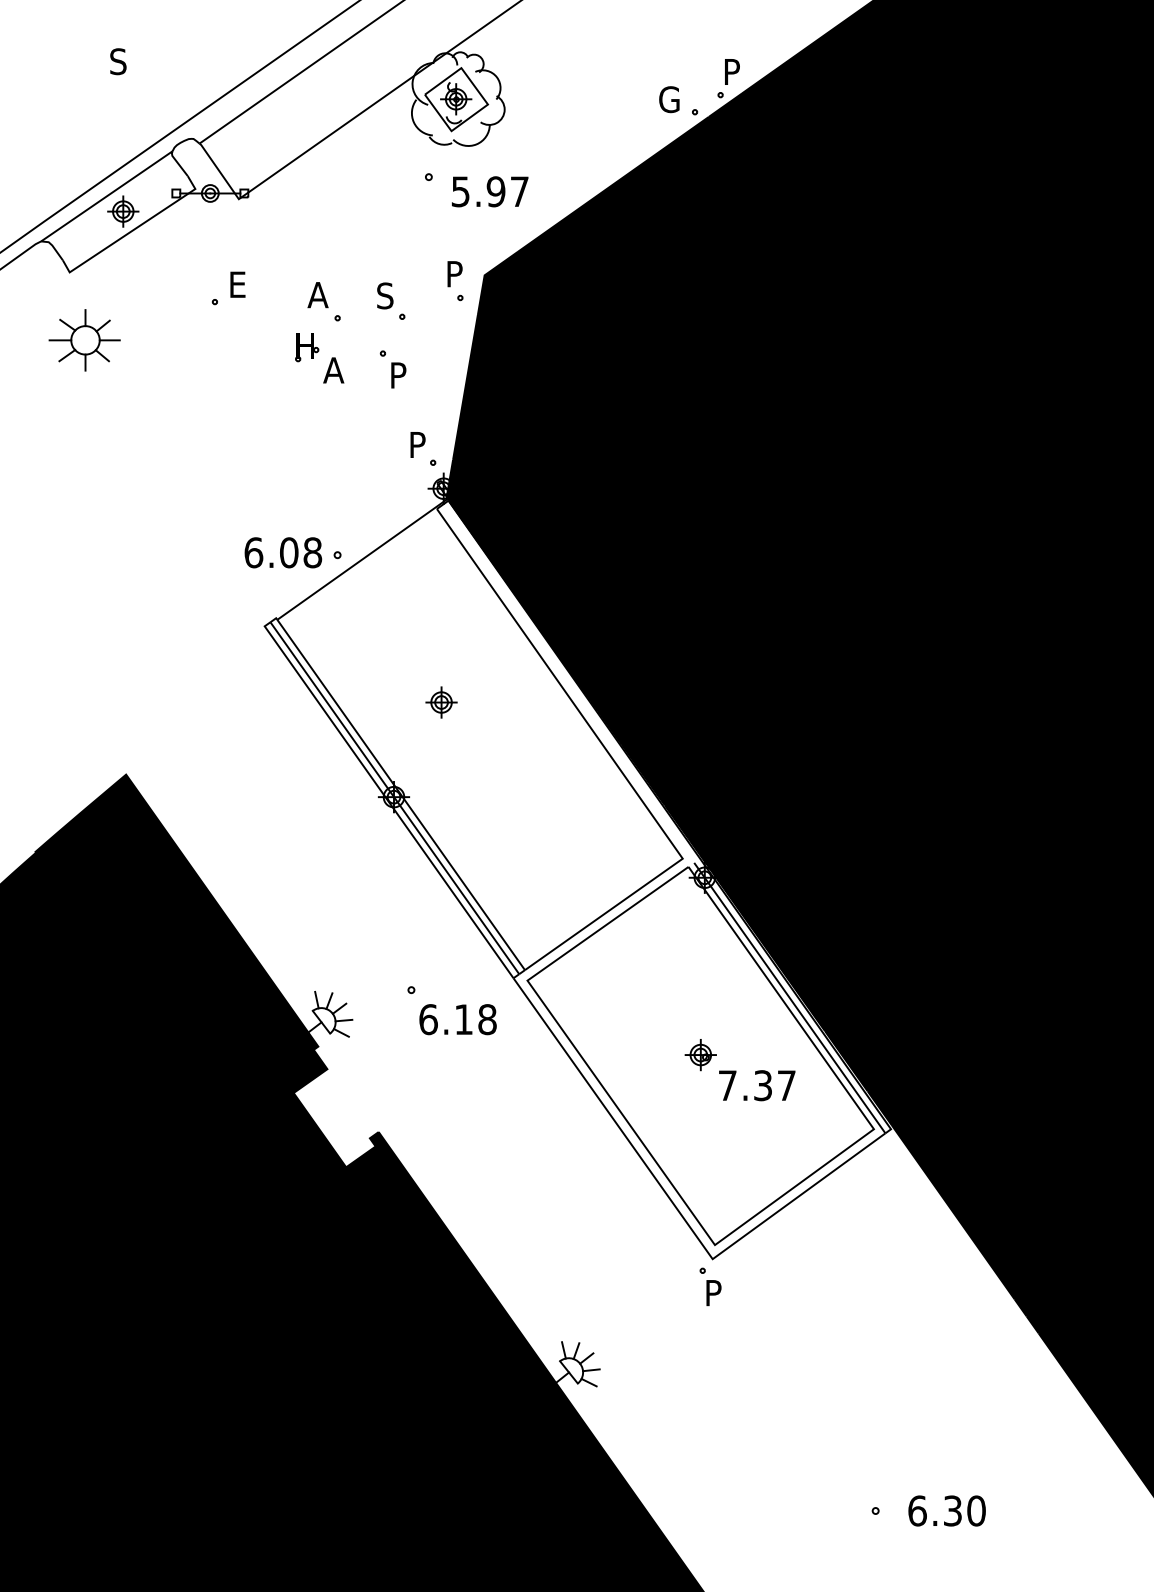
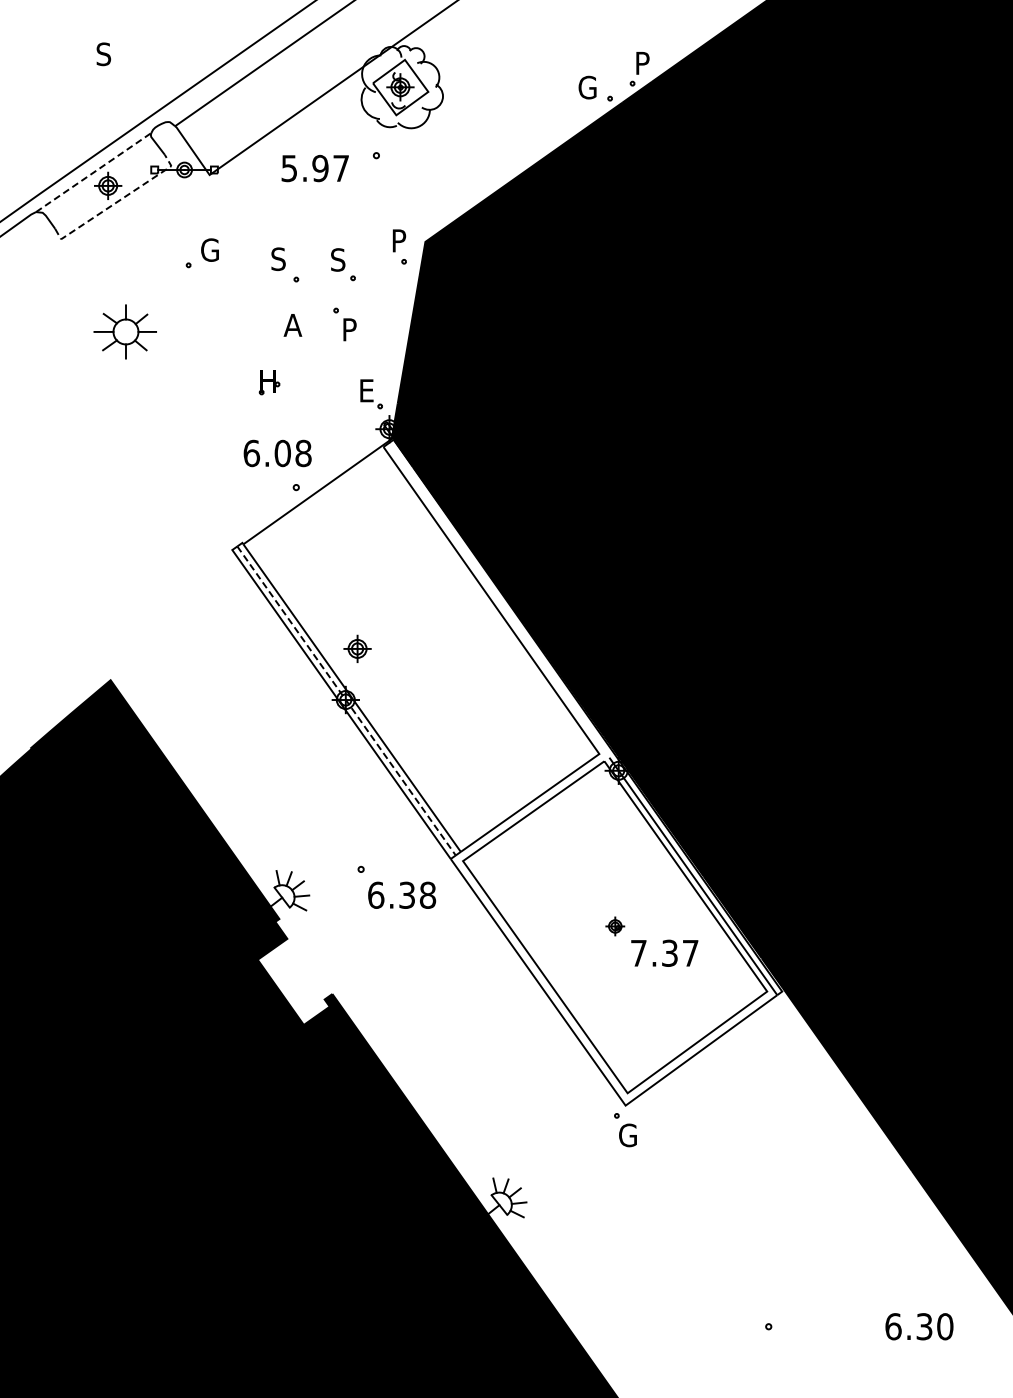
text: (489, 191) -> (314, 168), moved
line: (106, 196) -> (93, 172), solid -> dashed
line: (132, 230) -> (116, 202), solid -> dashed
text: (238, 284) -> (209, 249), E -> G
text: (317, 295) -> (278, 259), A -> S
part: (83, 339) -> (124, 331), moved
part: (307, 347) -> (269, 382), moved
text: (419, 444) -> (368, 390), P -> E
text: (283, 552) -> (277, 453), moved
part: (441, 702) -> (357, 648), moved
line: (394, 798) -> (346, 701), solid -> dashed
text: (463, 1018) -> (406, 894), 6.18 -> 6.38
part: (701, 1055) -> (615, 926), size x0.7
text: (714, 1293) -> (627, 1135), P -> G
text: (947, 1510) -> (919, 1326), moved

